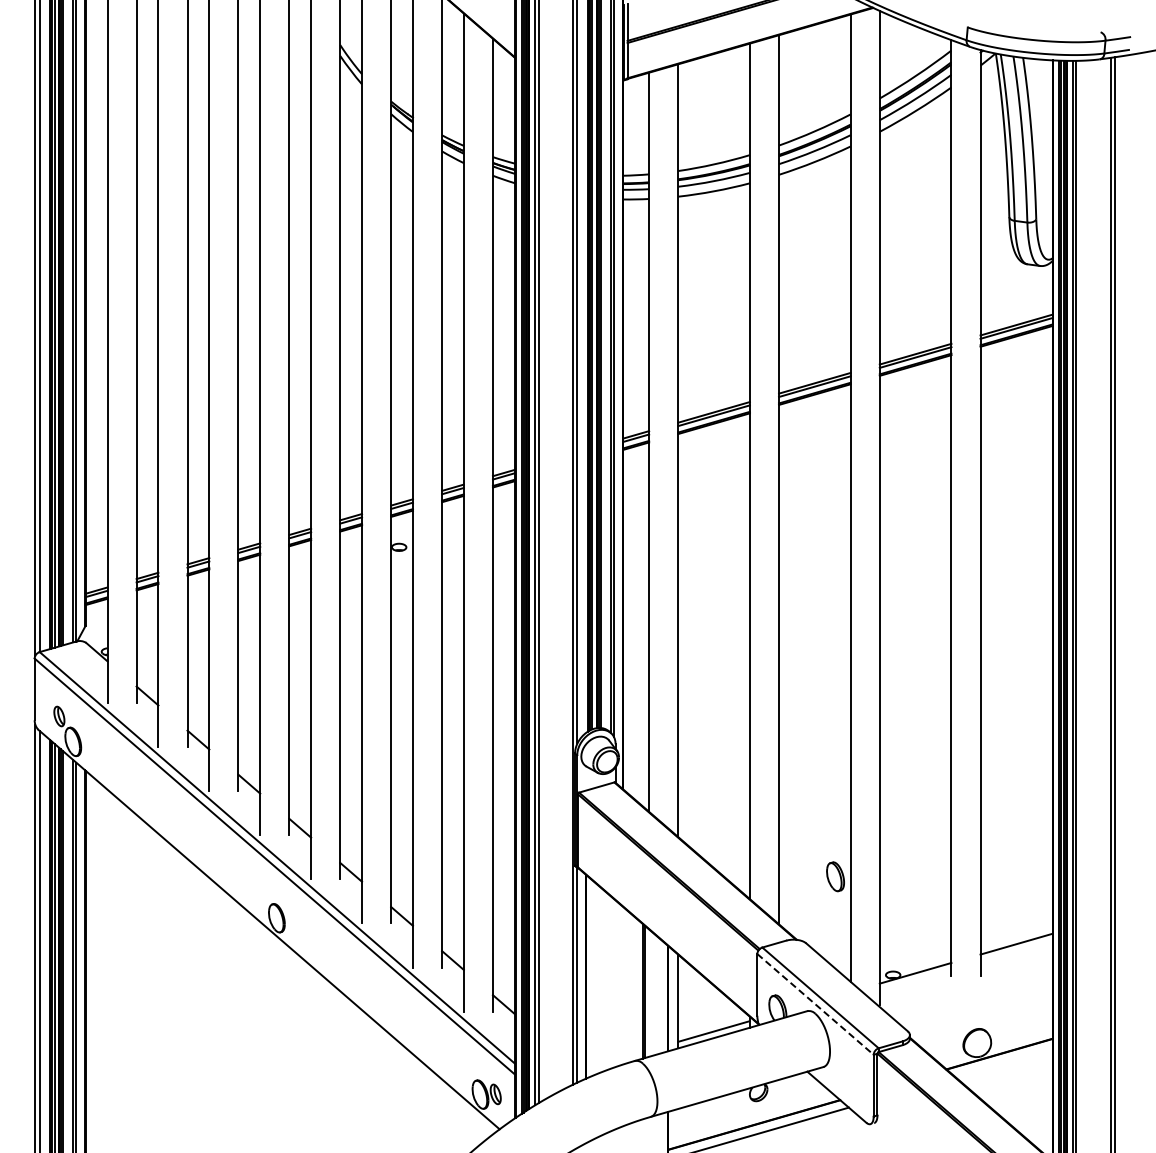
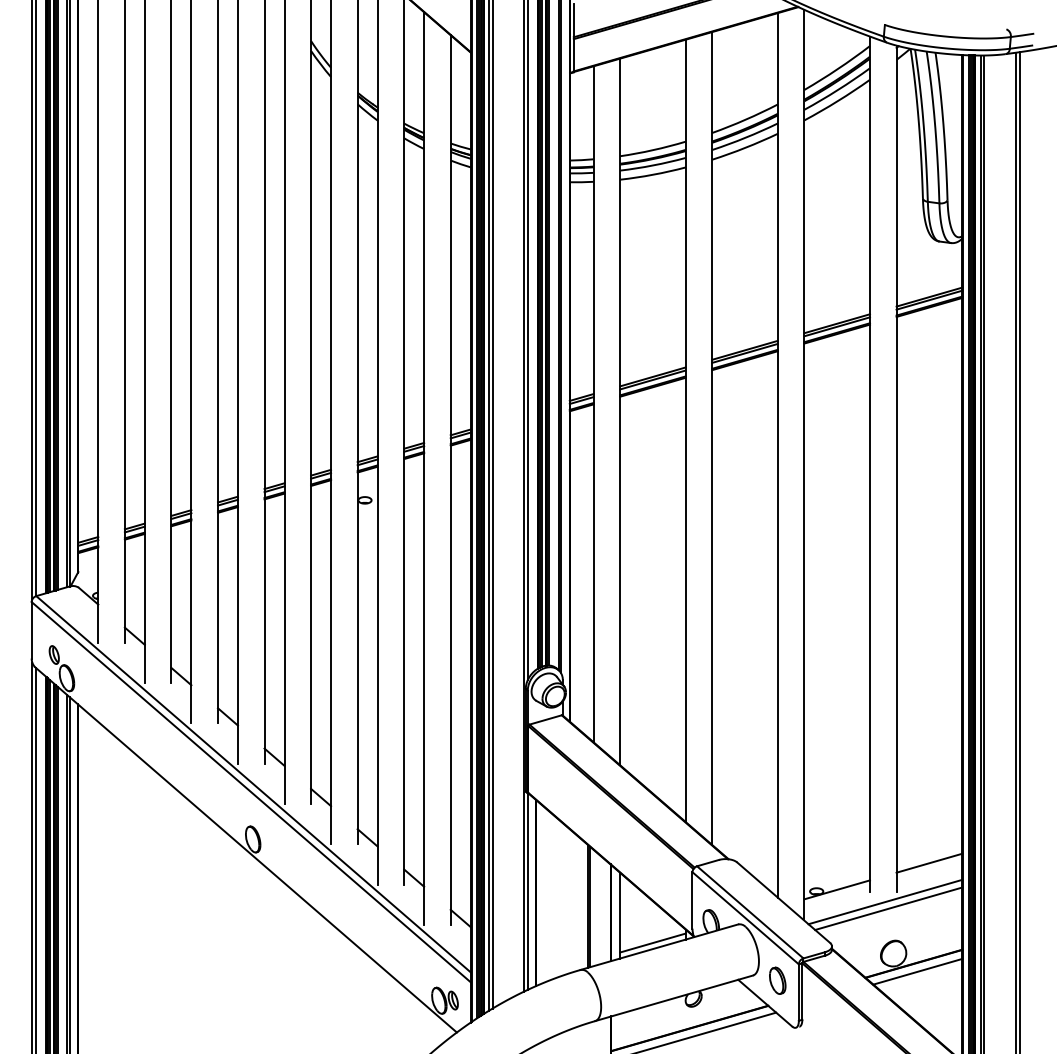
part: (835, 876) -> (777, 980), moved
line: (968, 986) -> (885, 901), added
line: (971, 993) -> (888, 908), added
line: (815, 1004) -> (745, 918), dashed -> solid
line: (1003, 1062) -> (917, 971), added

